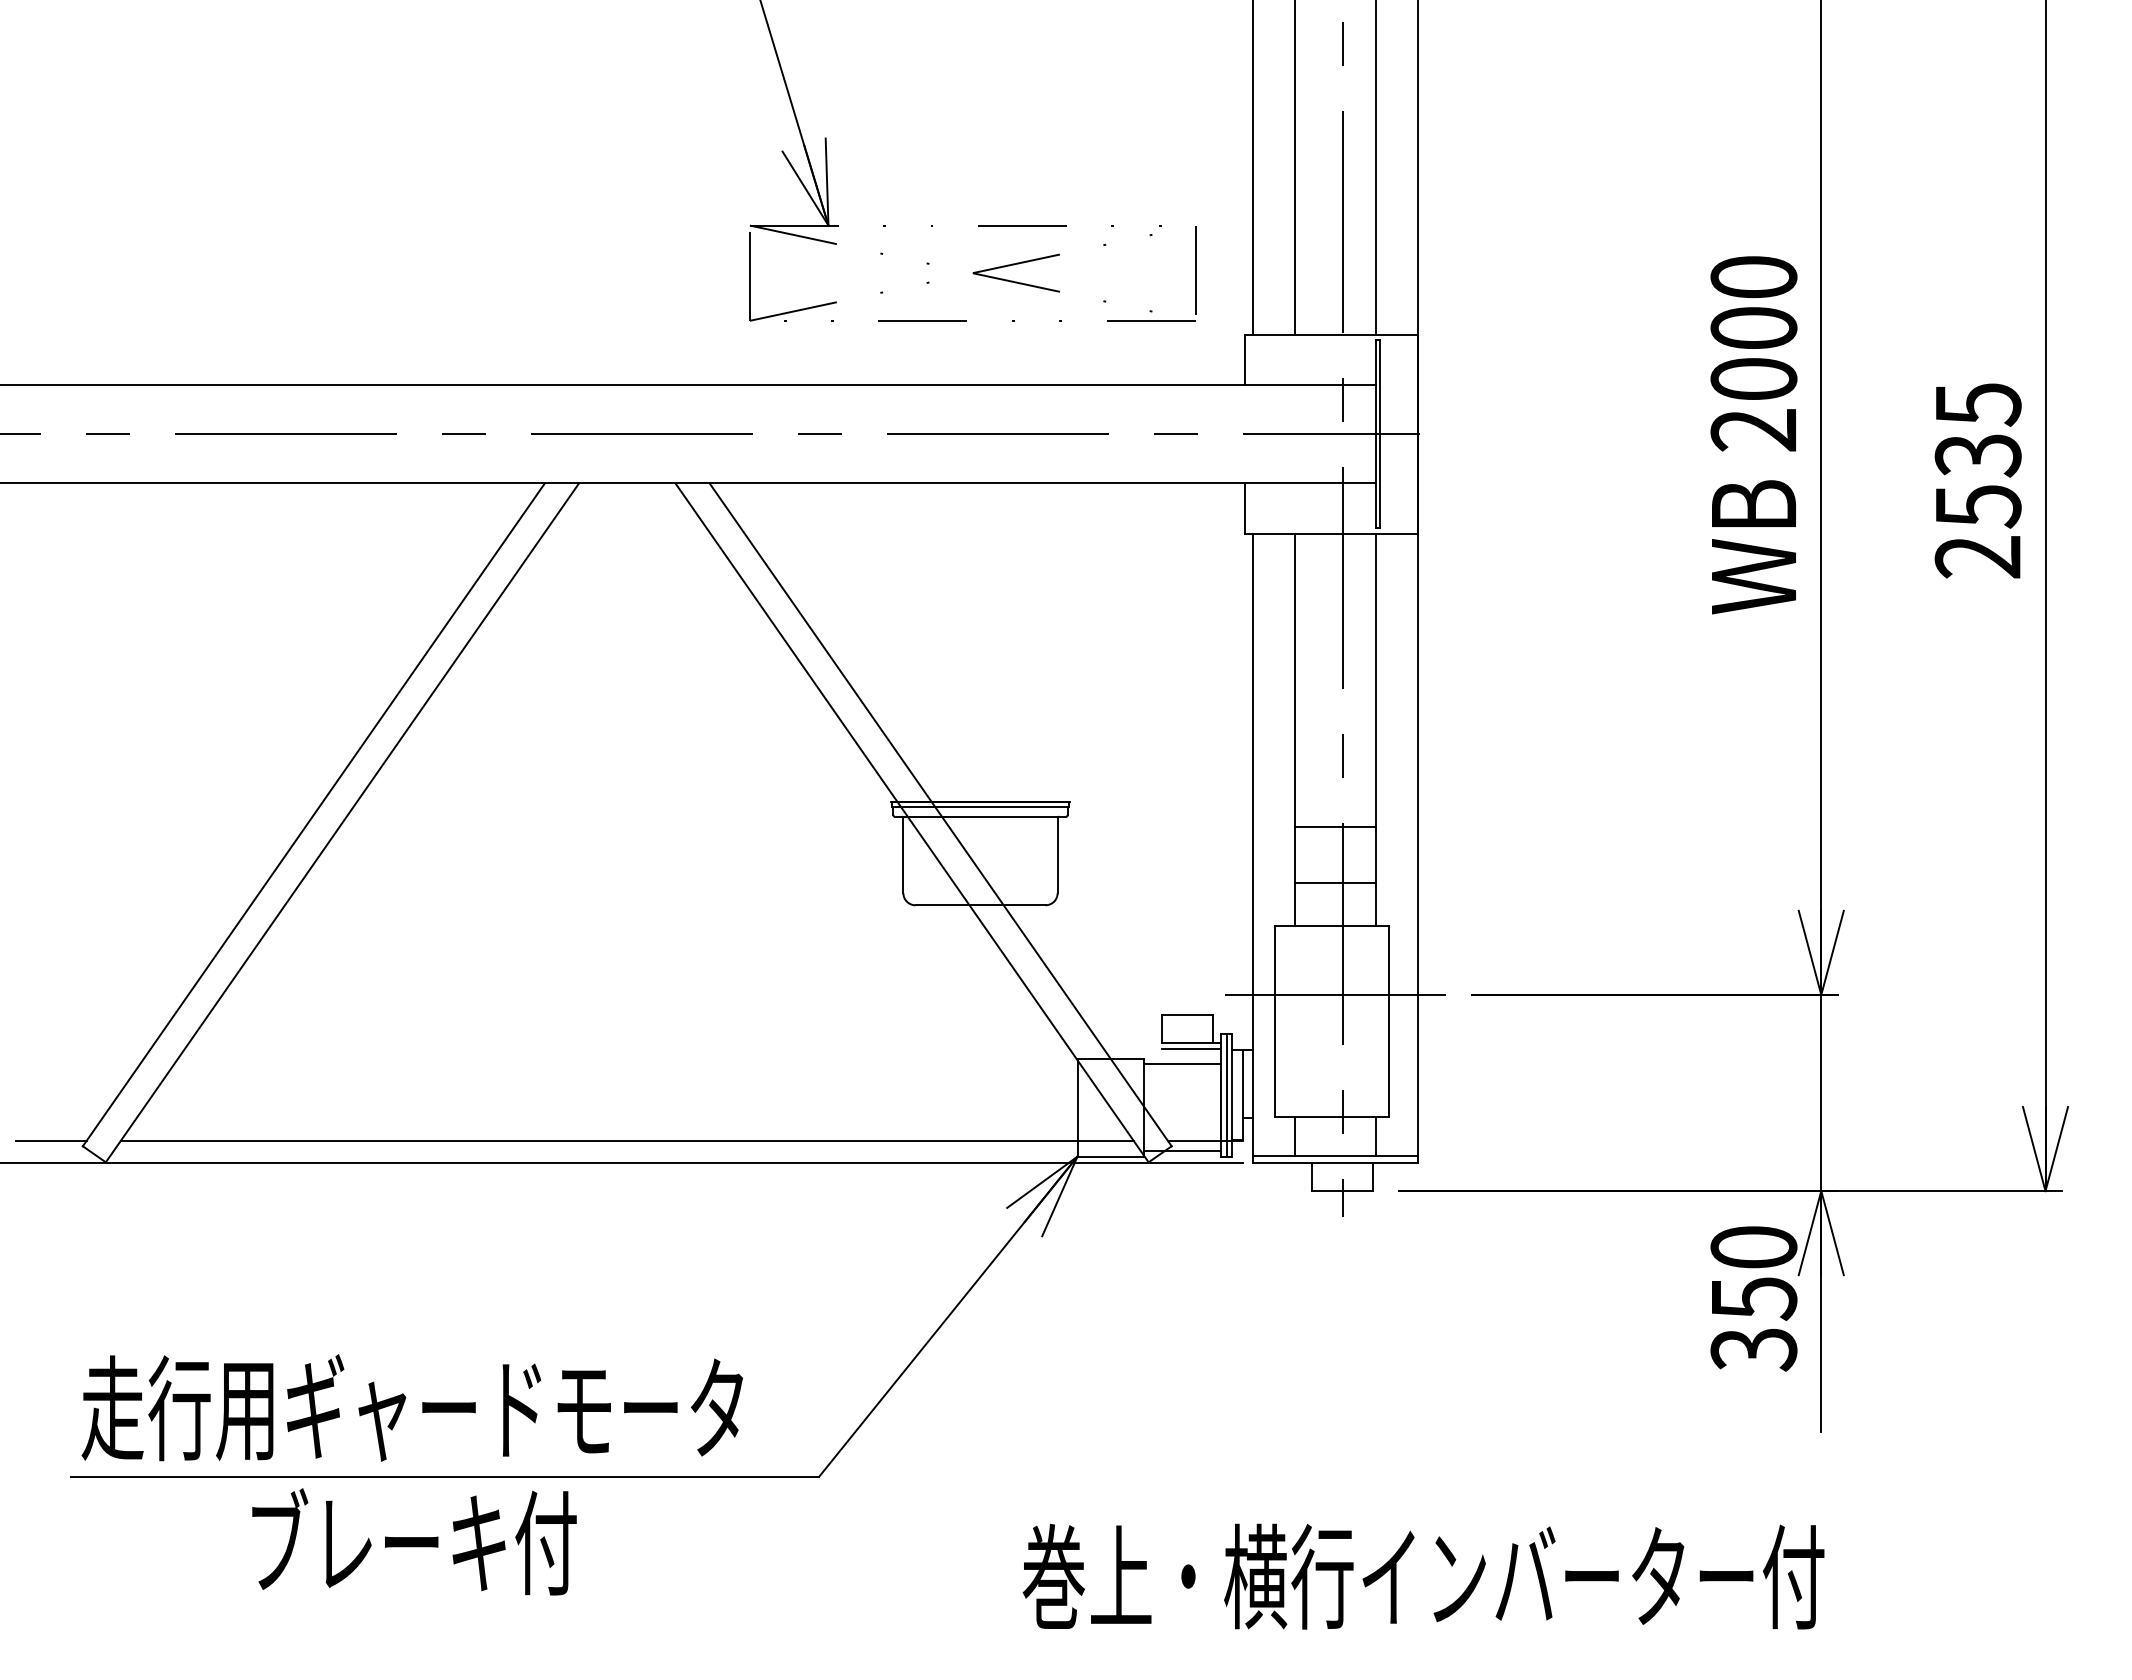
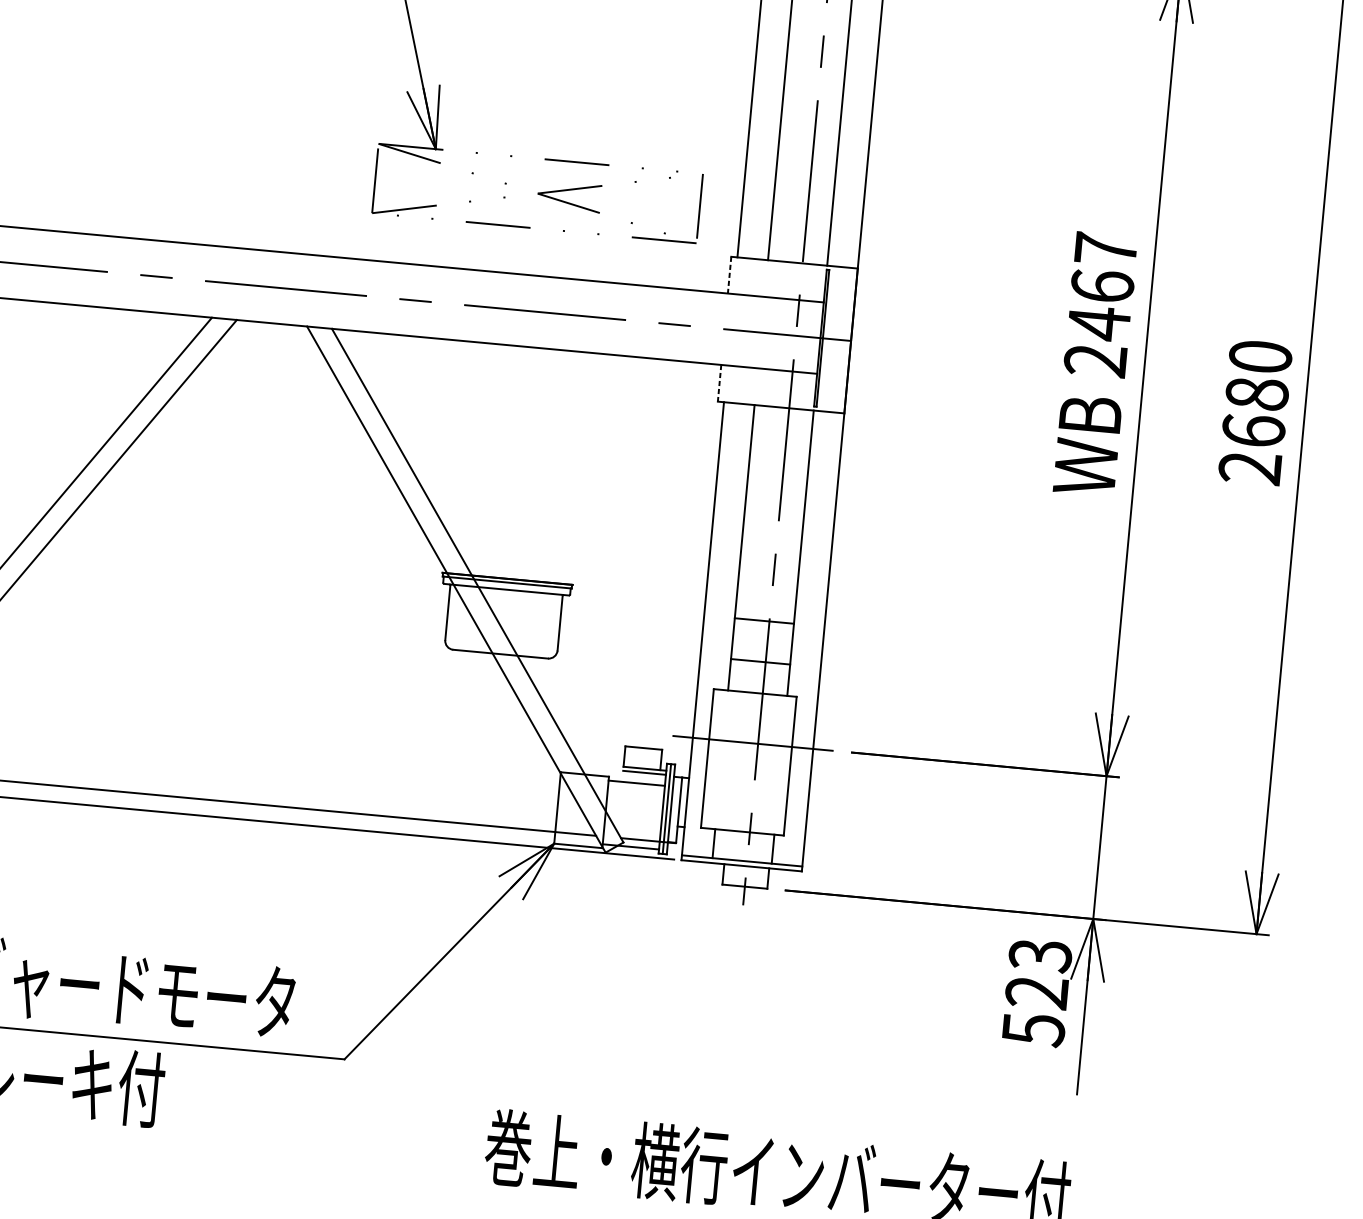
text: (1753, 329) -> (1102, 287), 2000 -> 2467
line: (1244, 360) -> (729, 275), solid -> dashed
text: (1977, 455) -> (1256, 394), 2535 -> 2680
line: (1244, 509) -> (719, 383), solid -> dashed
text: (1753, 1298) -> (1036, 992), 350 -> 523

